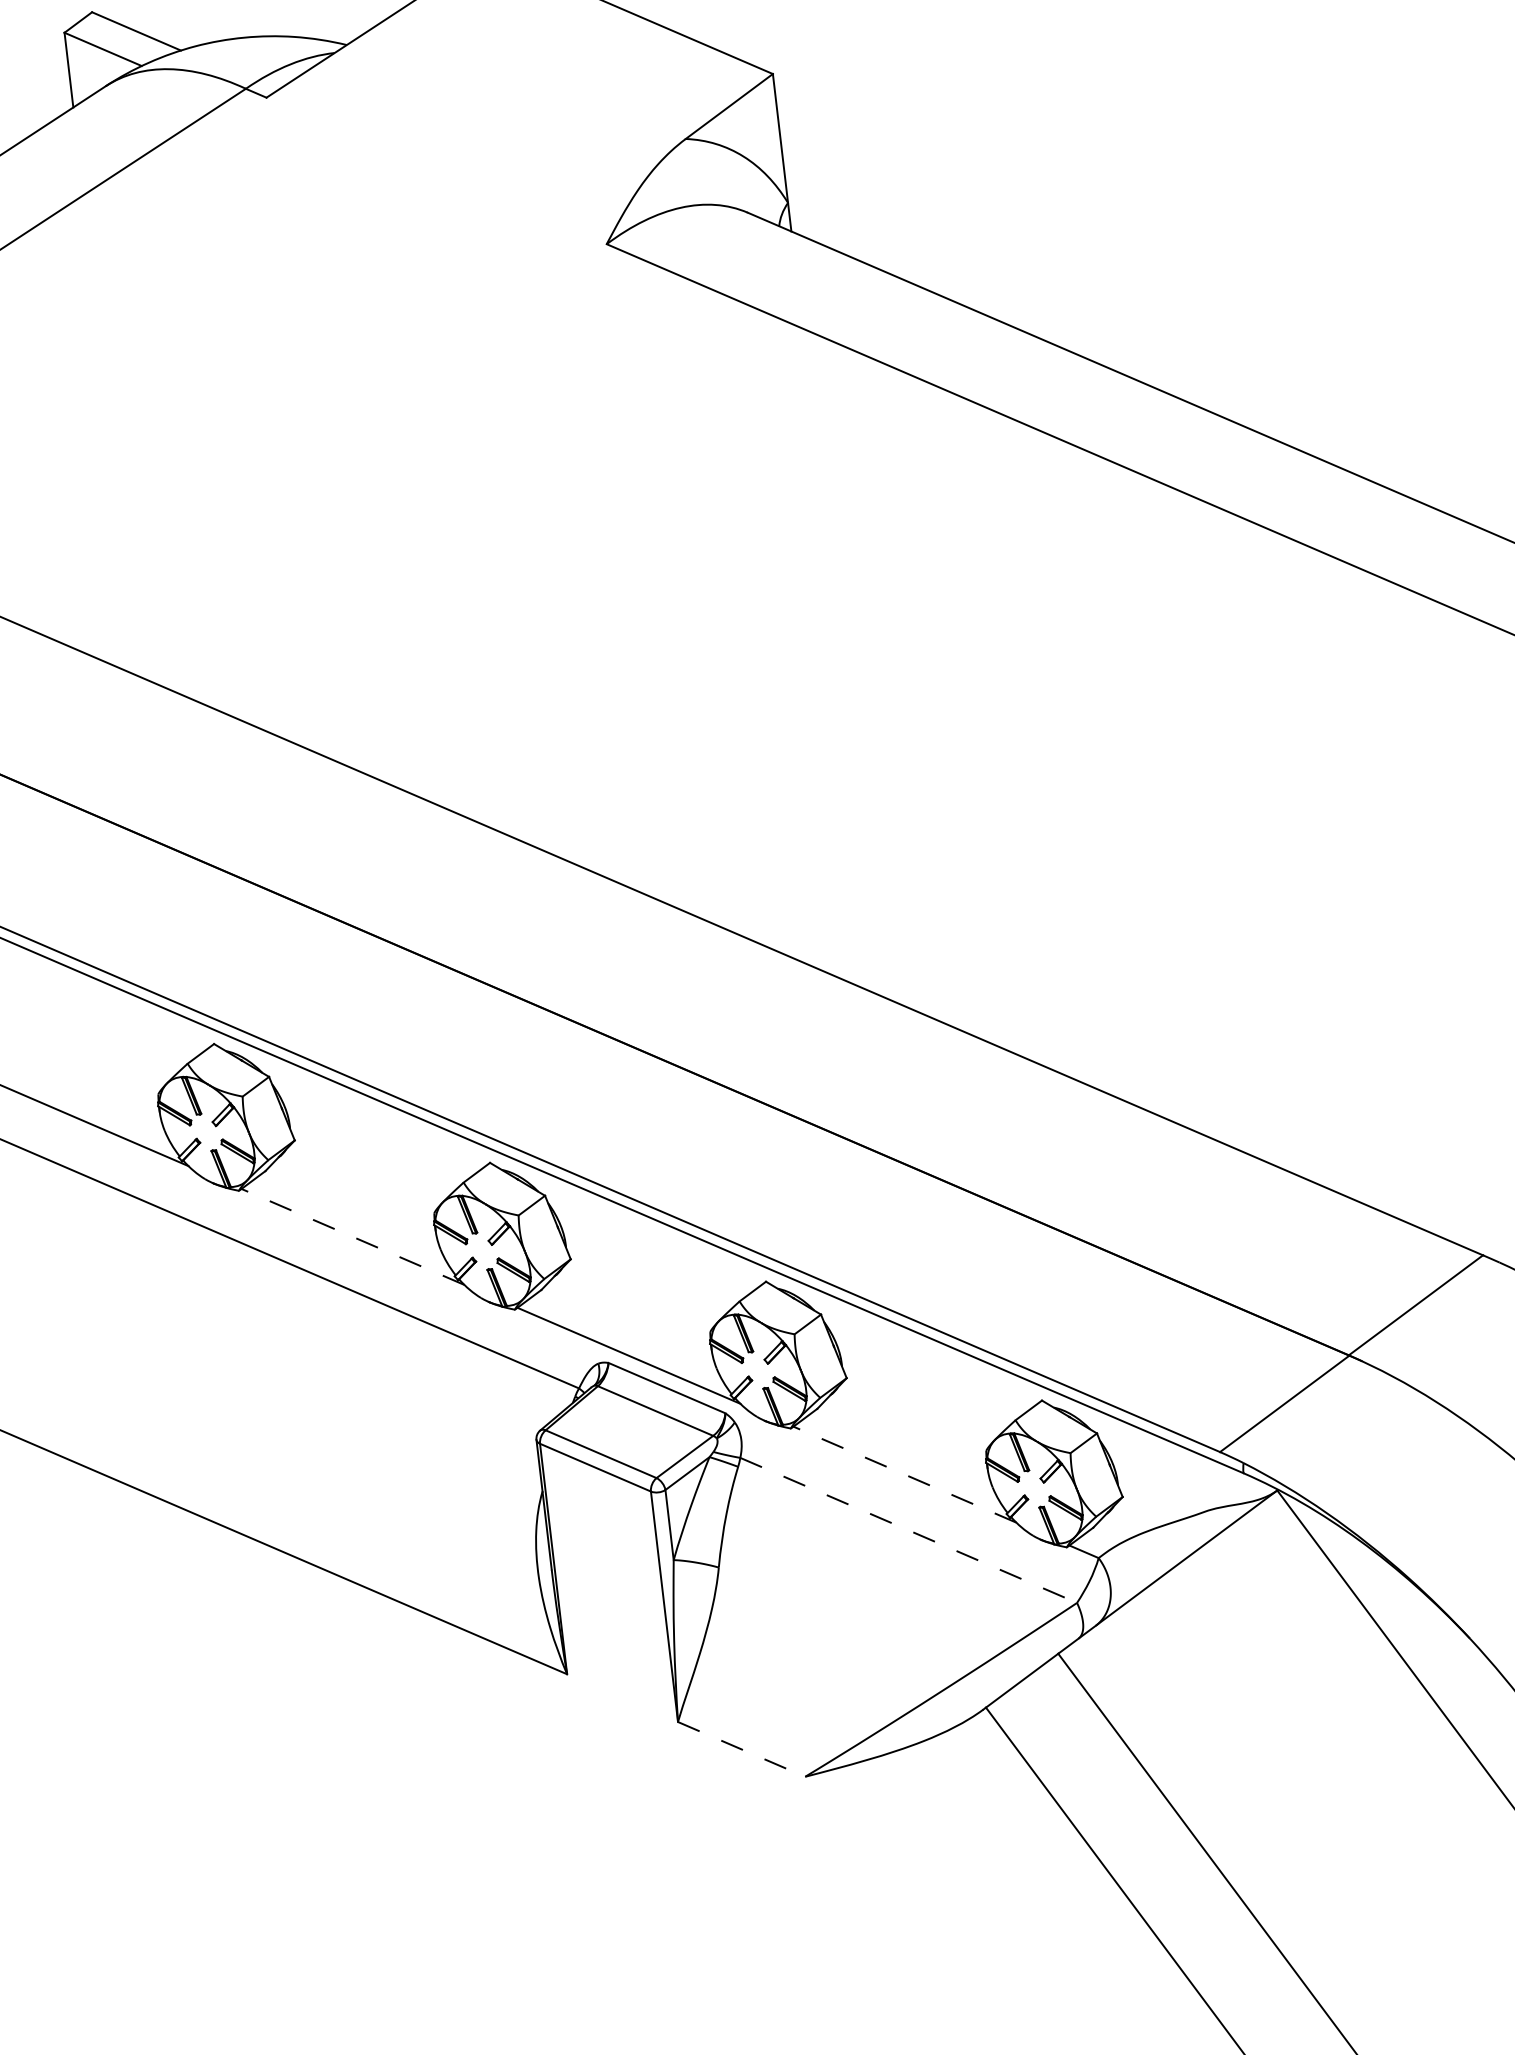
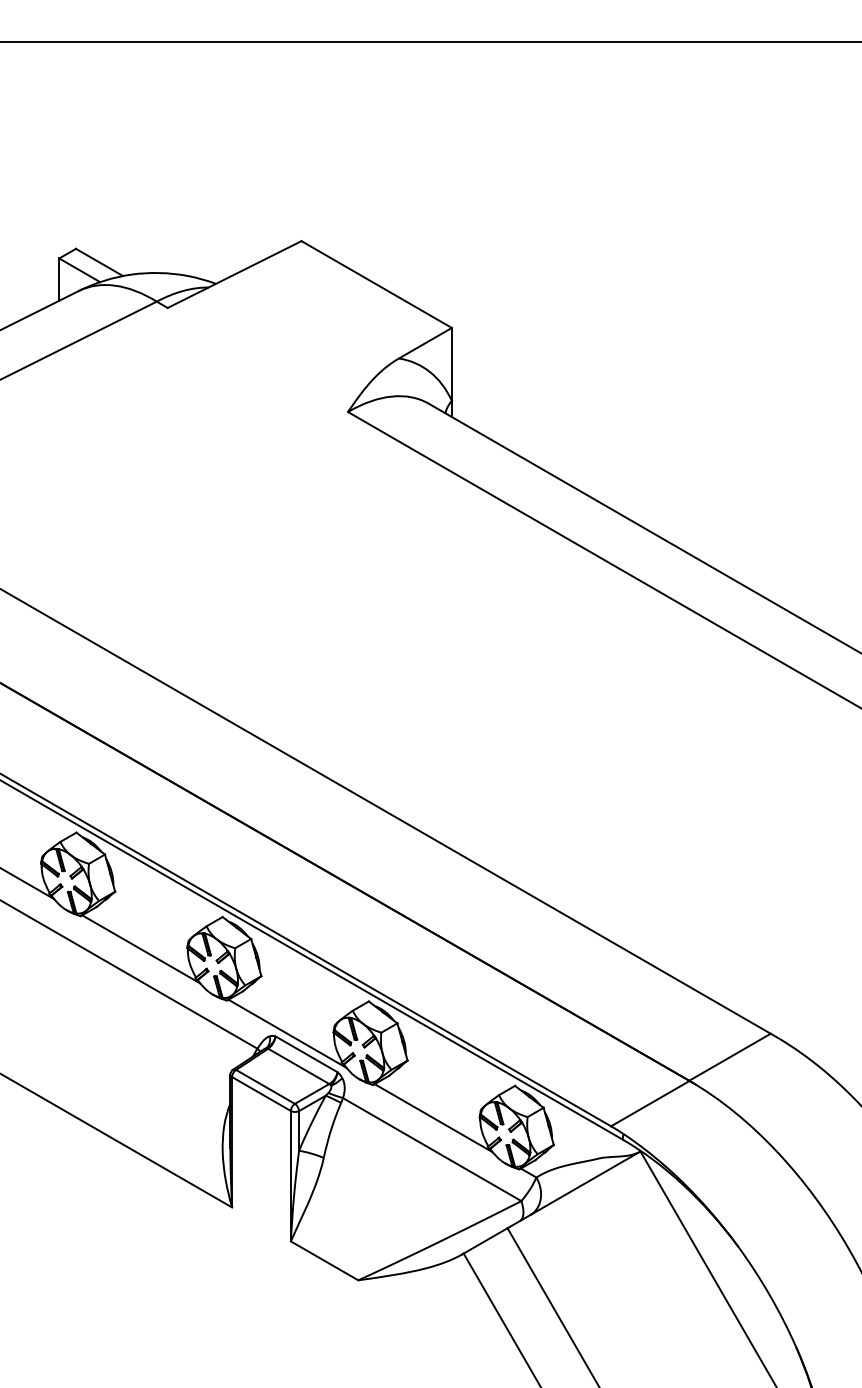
line: (351, 1237) -> (140, 949), dashed -> solid
line: (904, 1473) -> (433, 1117), dashed -> solid
line: (909, 1530) -> (432, 1149), dashed -> solid
line: (741, 1748) -> (324, 1260), dashed -> solid

